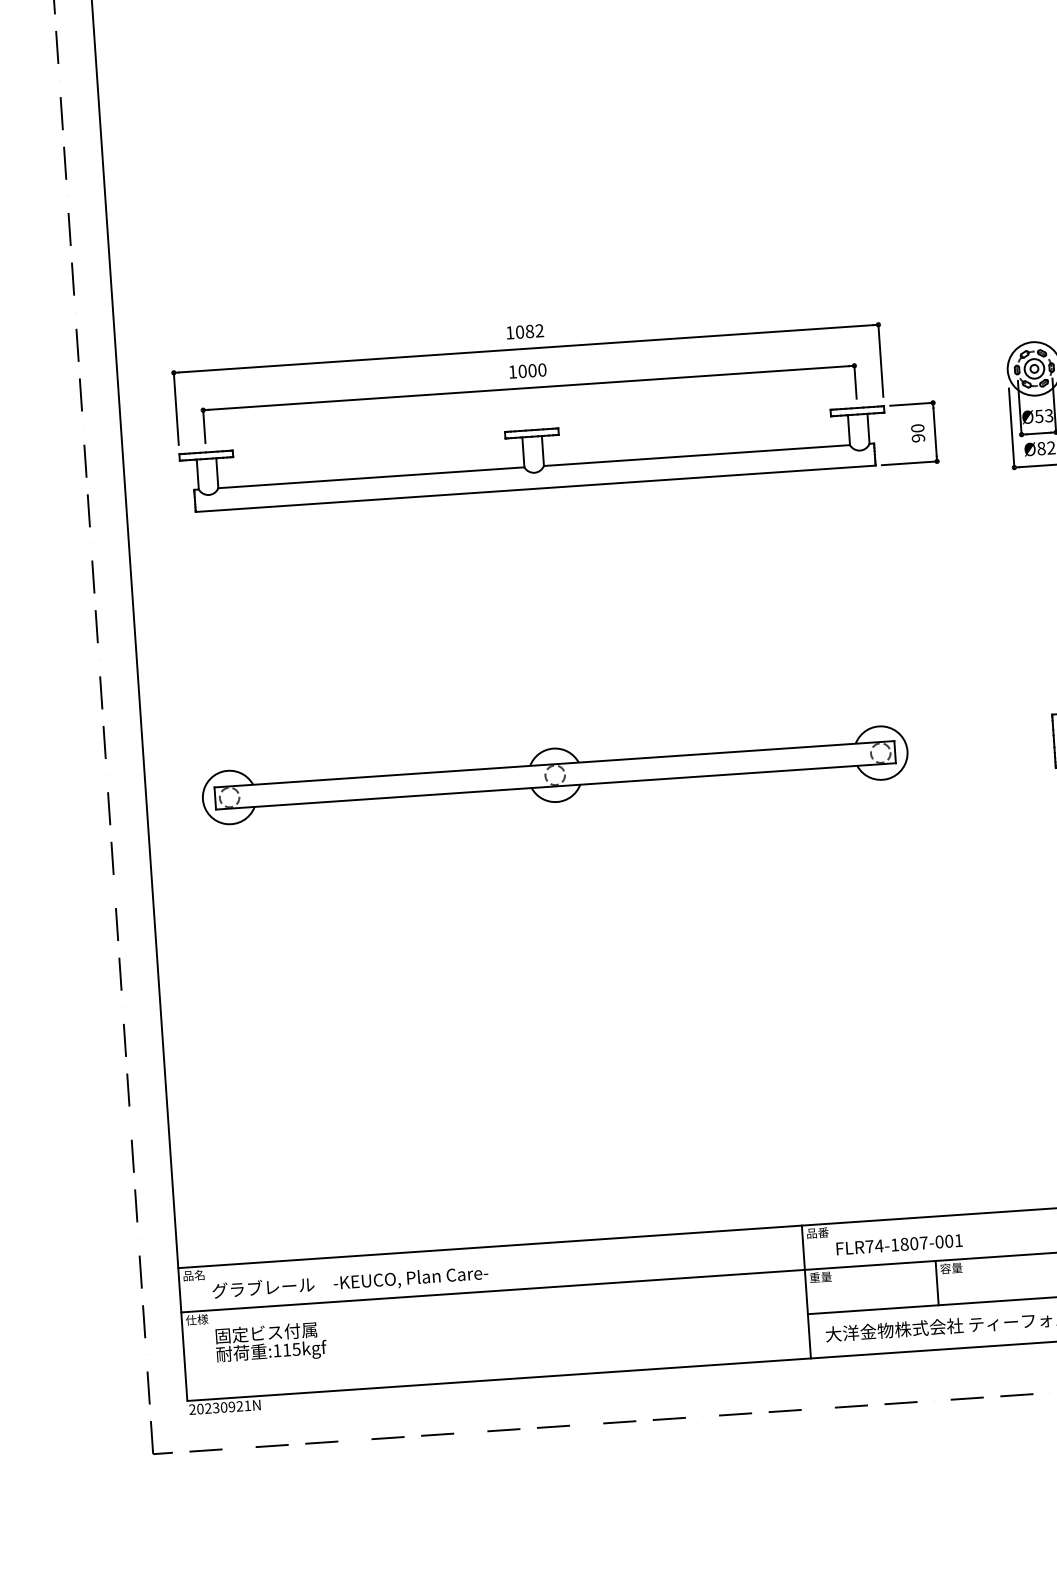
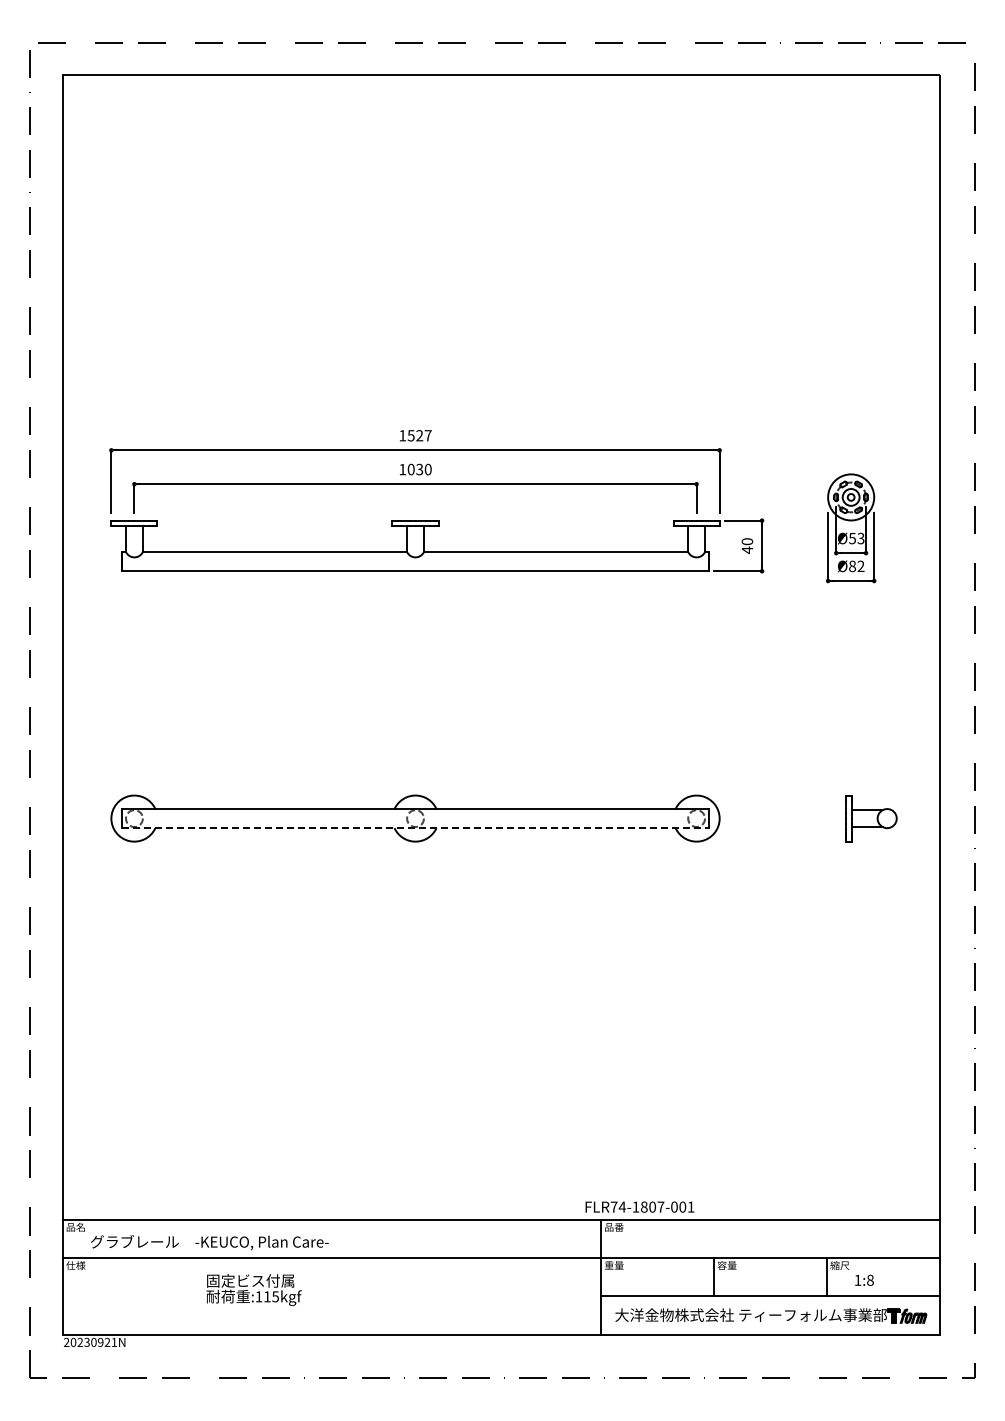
text: (529, 331) -> (419, 435), 1082 -> 1527
text: (532, 370) -> (419, 469), 1000 -> 1030
text: (918, 438) -> (747, 550), 90 -> 40
line: (557, 786) -> (416, 828), solid -> dashed
text: (899, 1244) -> (639, 1206), moved
text: (270, 1342) -> (253, 1289), moved

